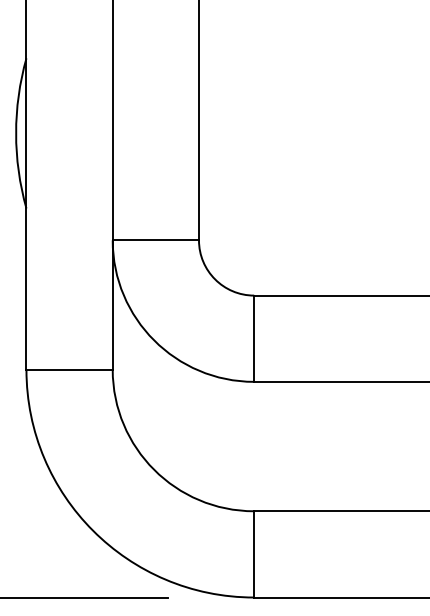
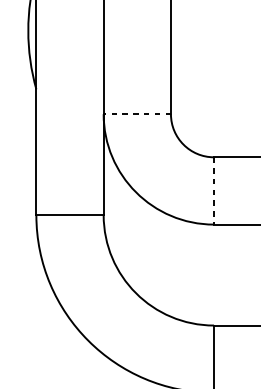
line: (155, 240) -> (137, 114), solid -> dashed
line: (254, 339) -> (214, 191), solid -> dashed

